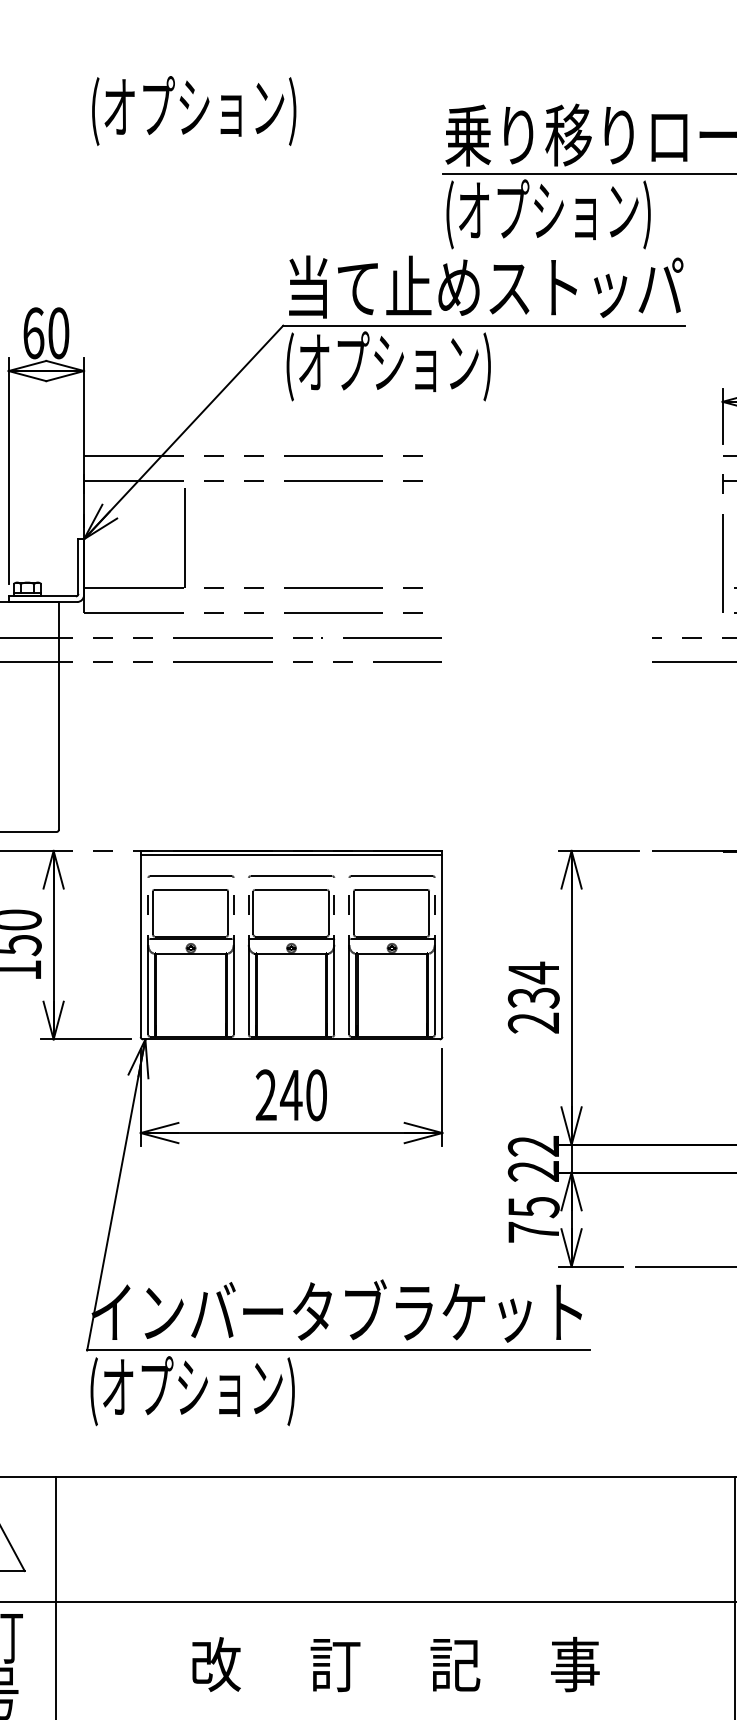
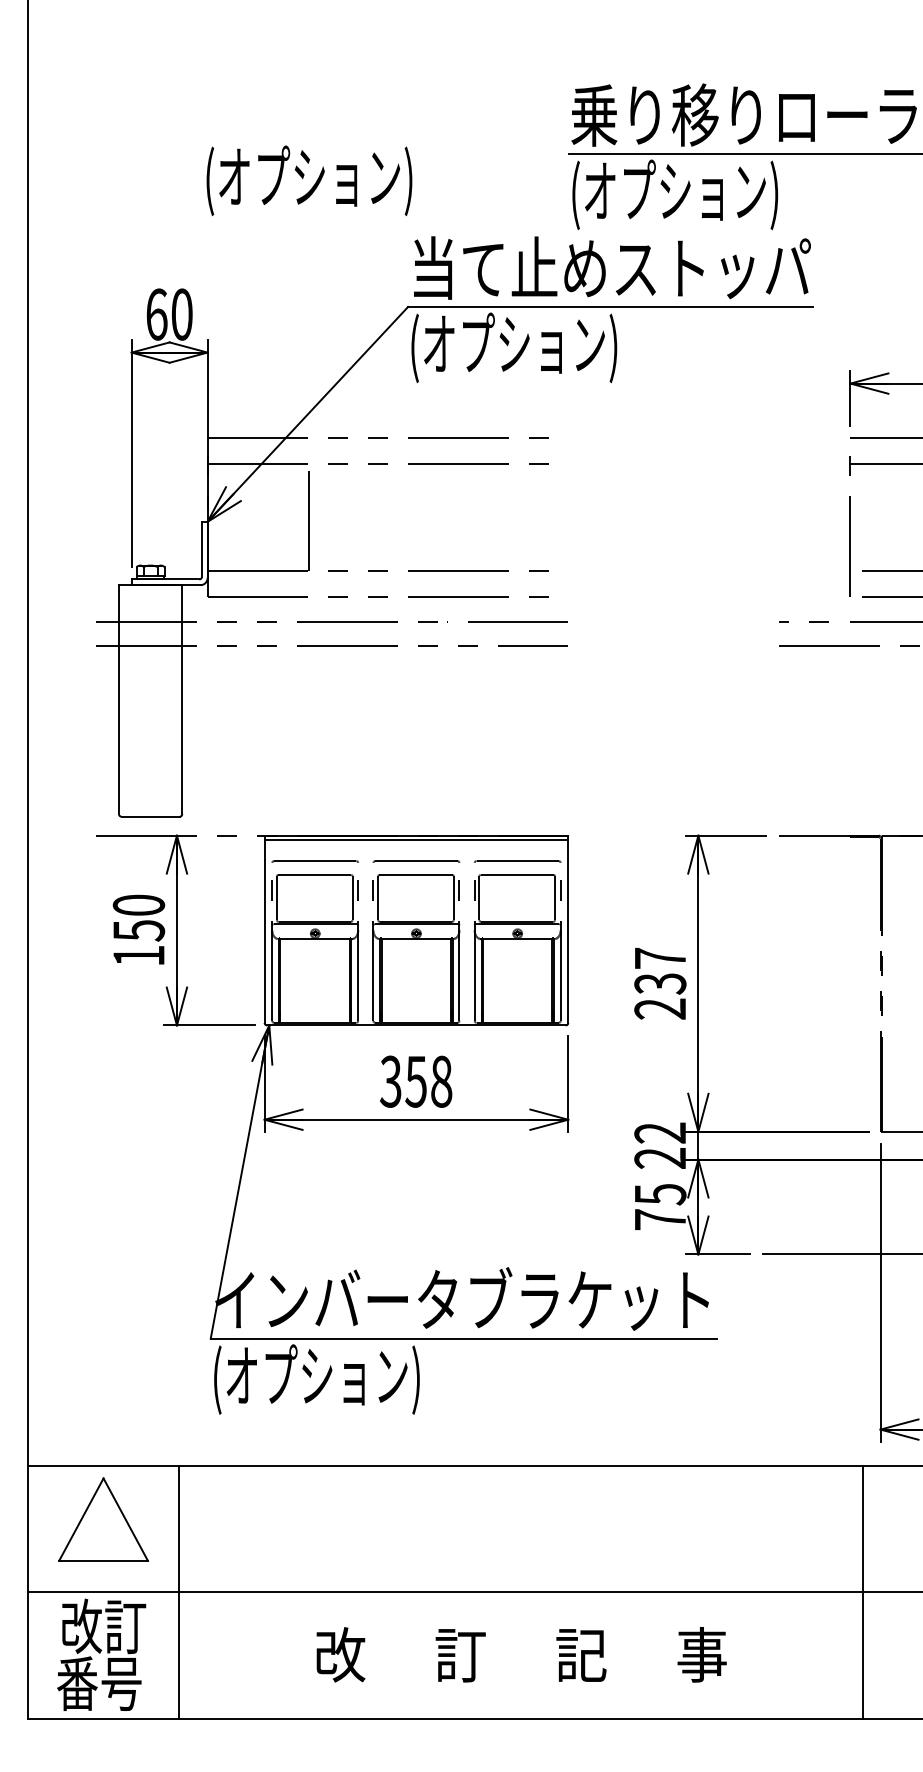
text: (194, 110) -> (309, 180), moved
text: (533, 972) -> (660, 958), 234 -> 237
text: (291, 1095) -> (416, 1081), 240 -> 358

